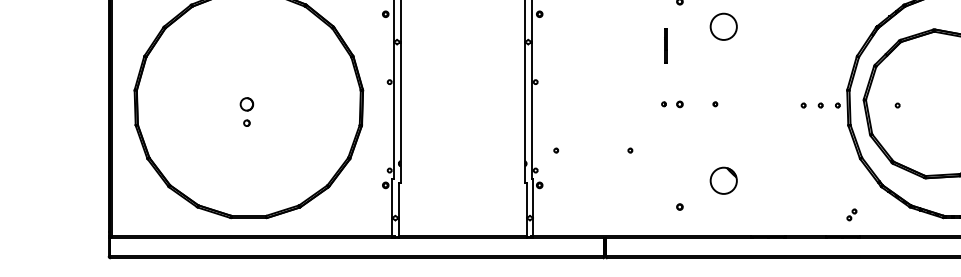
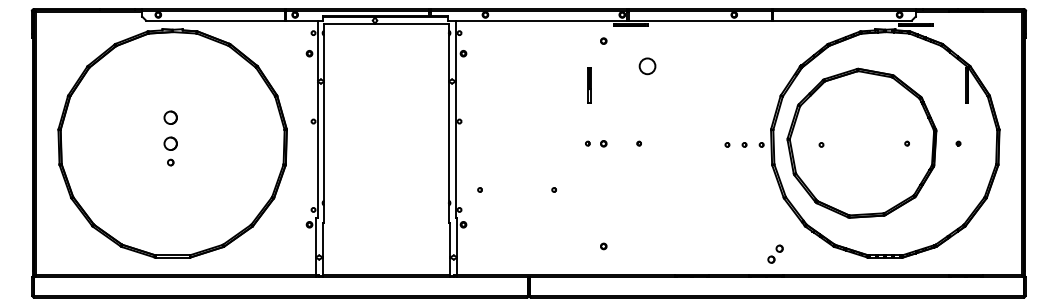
circle: (723, 27) -> (647, 66), size x0.6
circle: (246, 78) -> (170, 117), added
circle: (723, 181) -> (647, 220), removed
part: (851, 215) -> (775, 254), size x1.6

